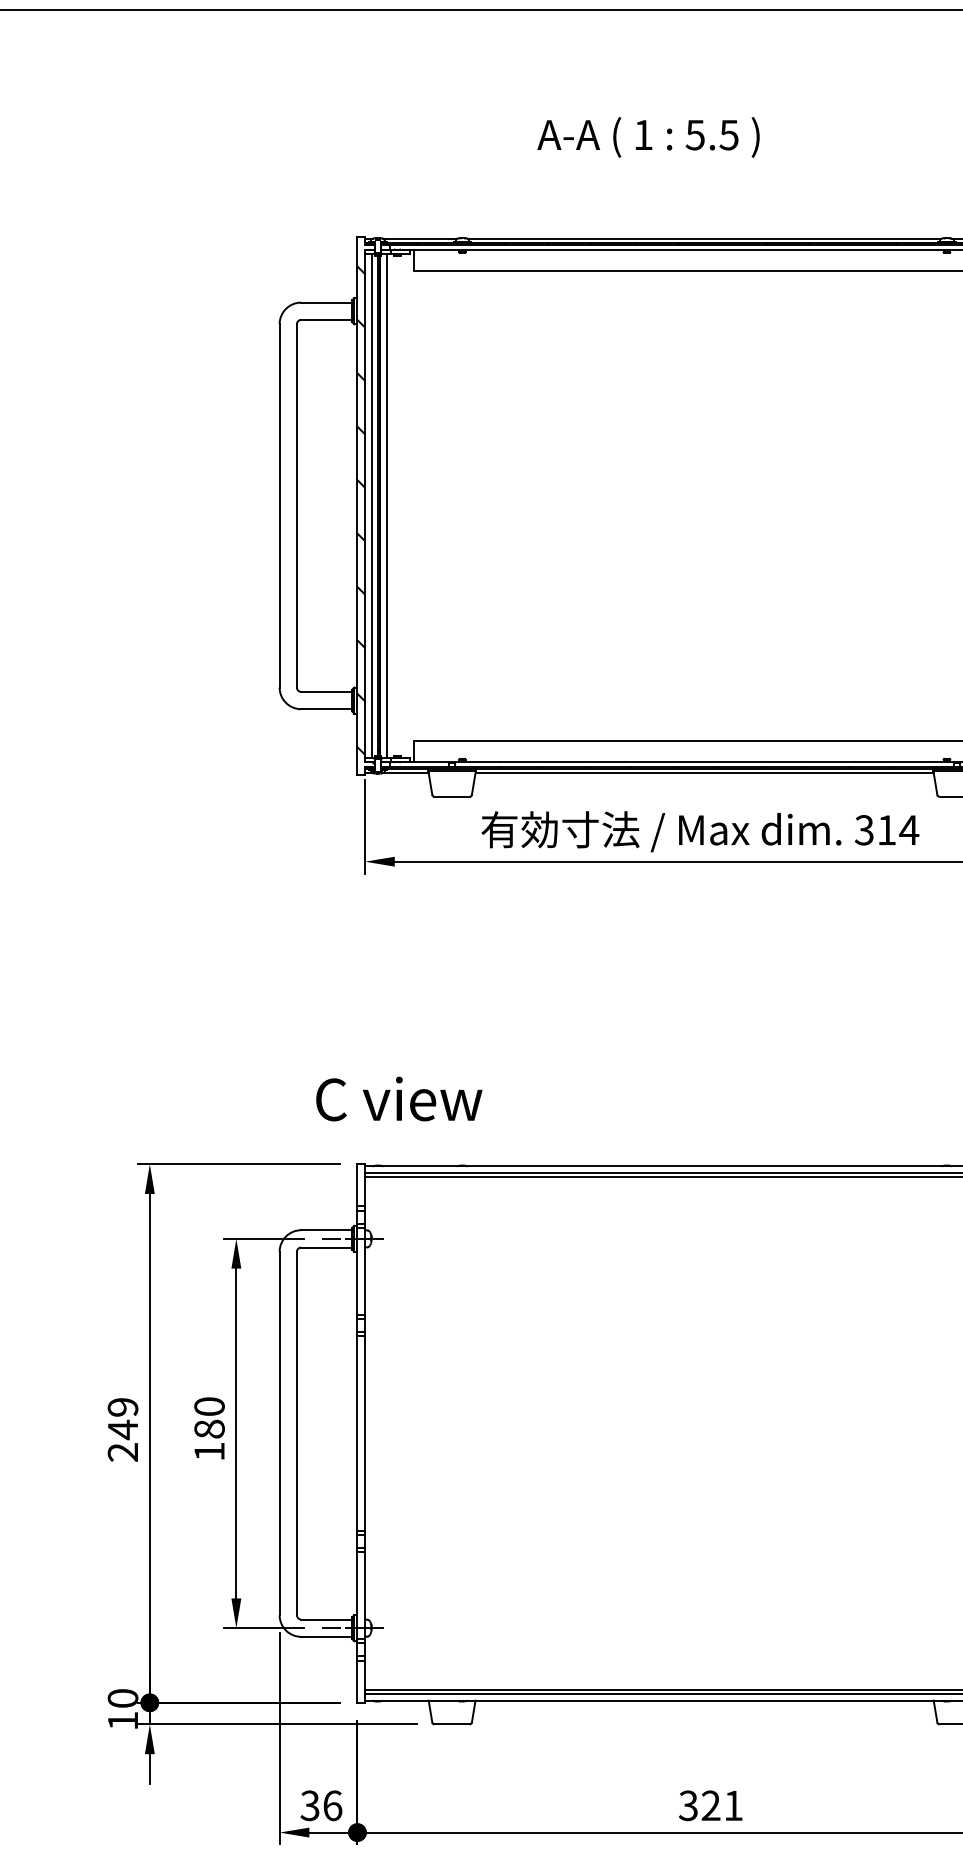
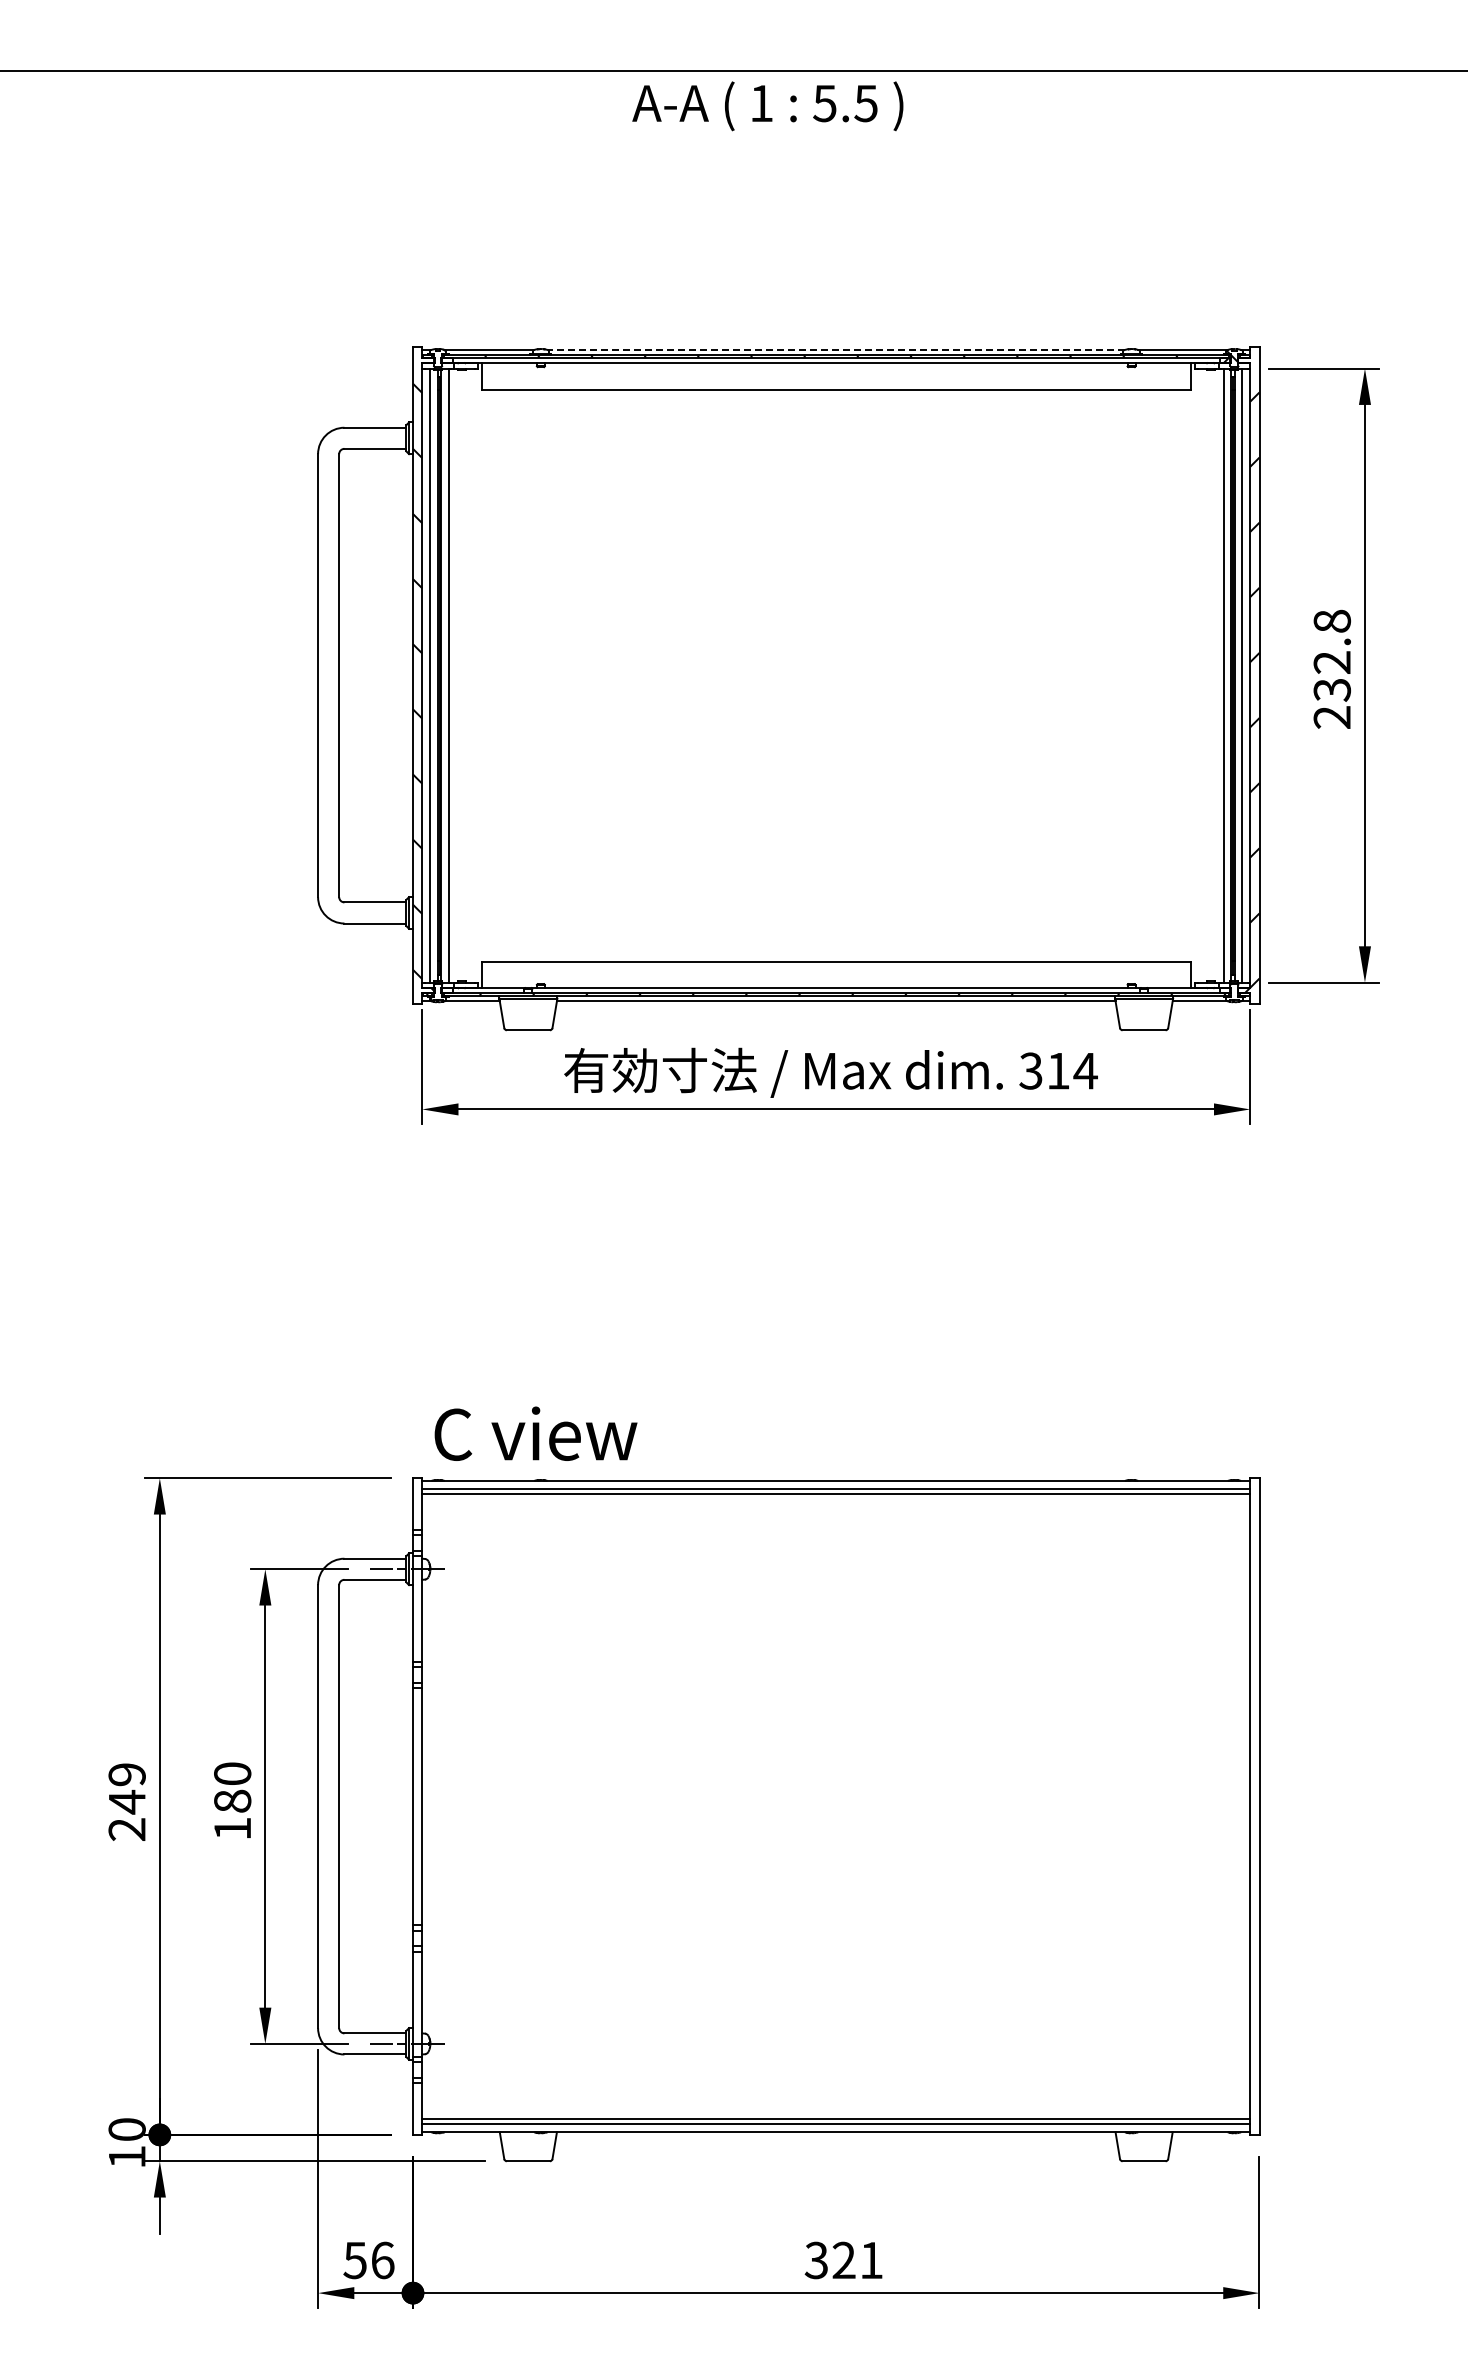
text: (648, 137) -> (767, 106), moved
line: (704, 238) -> (836, 349), solid -> dashed
text: (398, 1098) -> (535, 1433), moved
text: (309, 1805) -> (354, 2259), 36 -> 56

